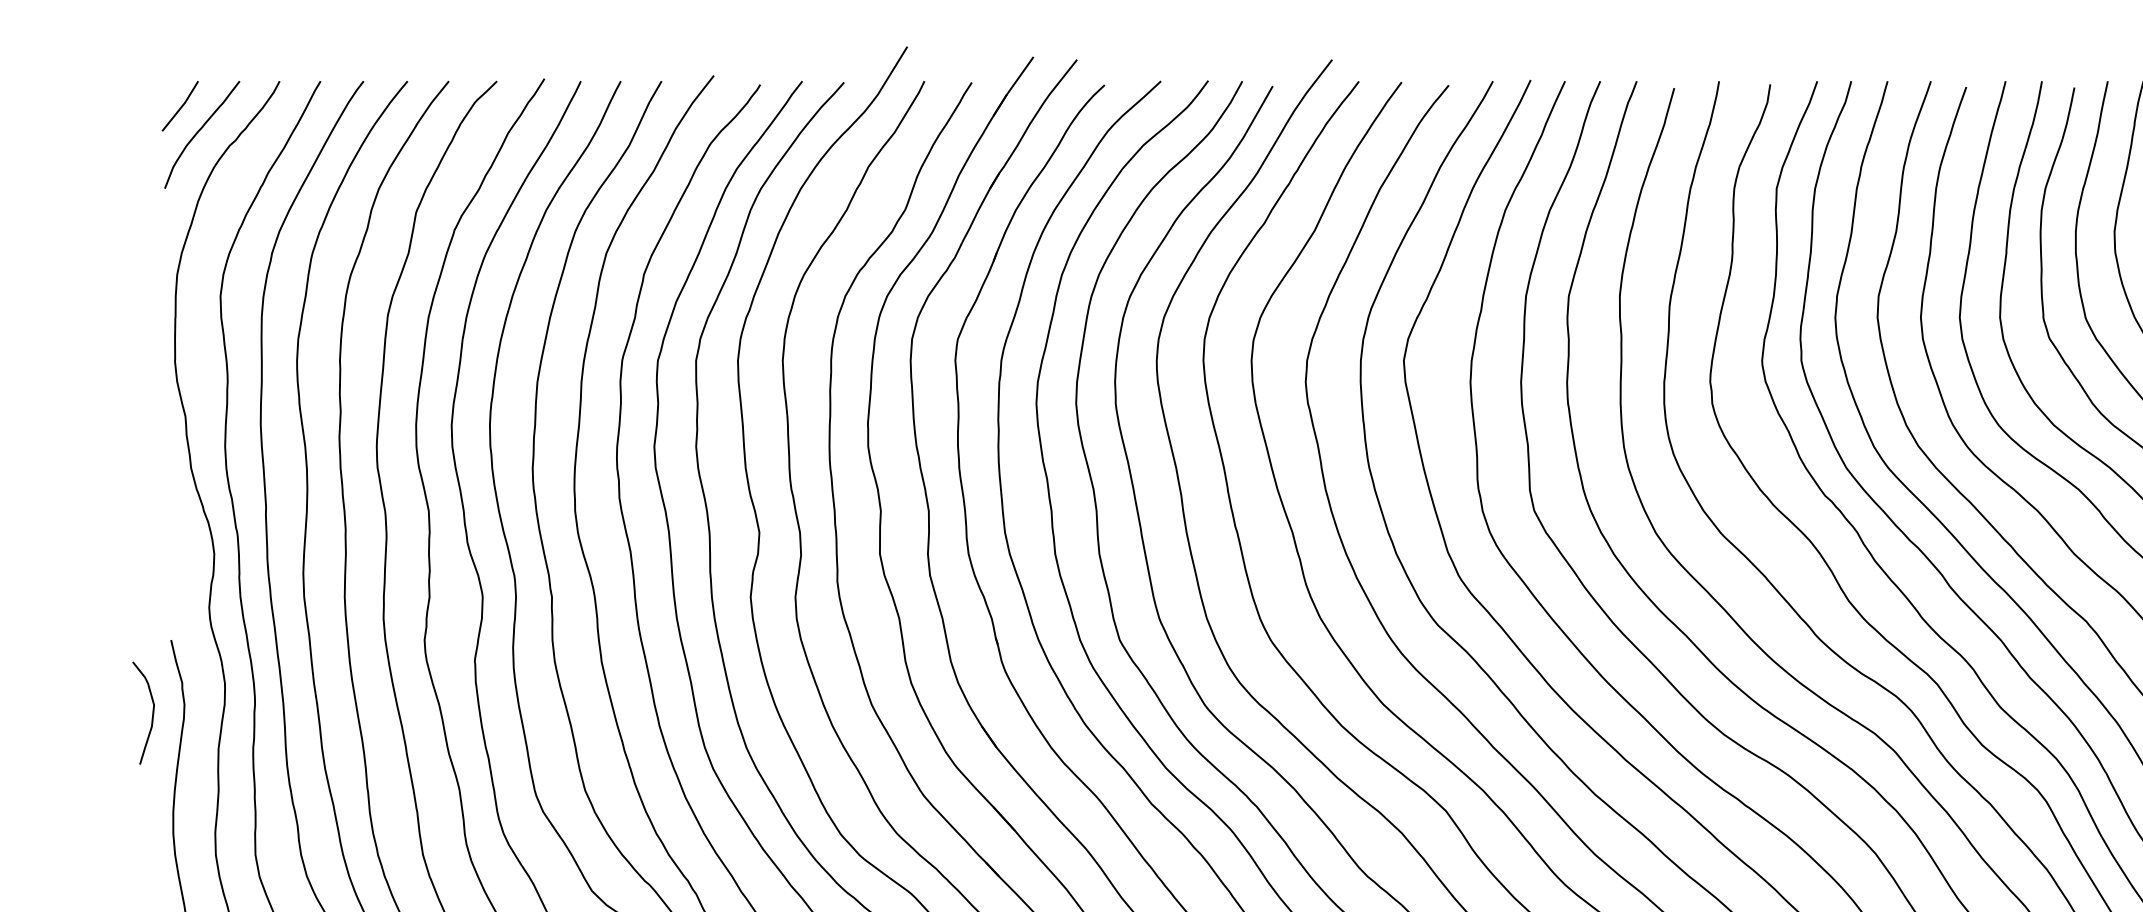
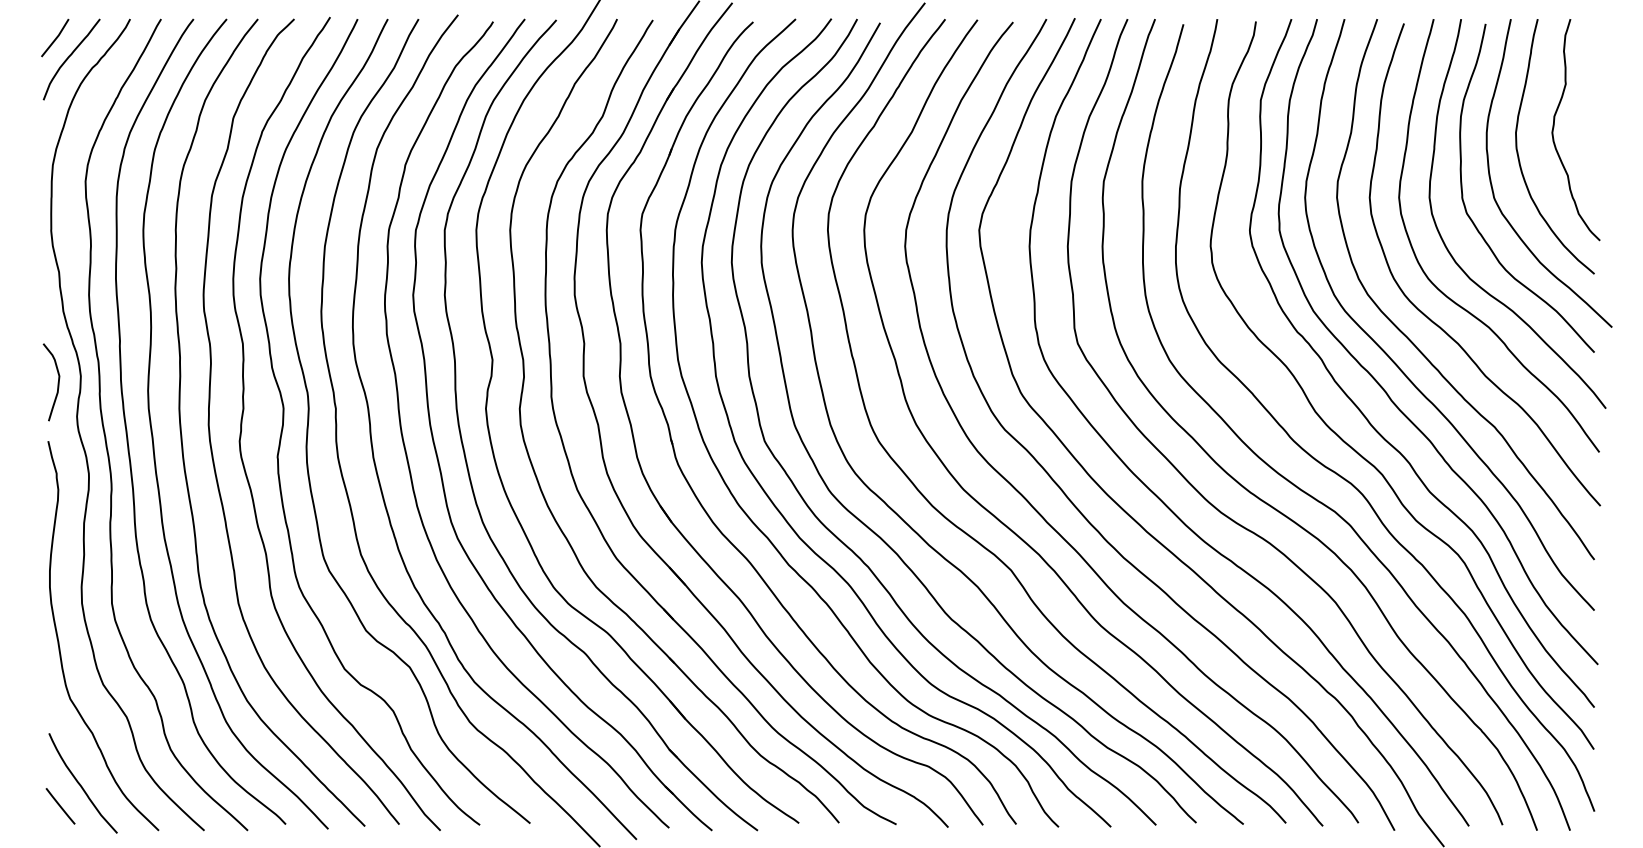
curve: (151, 713) -> (57, 382), moved

